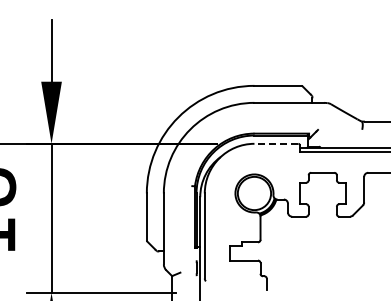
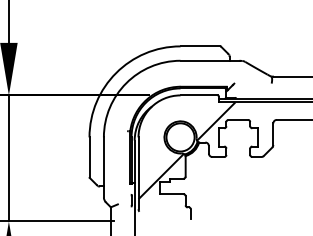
line: (276, 143) -> (199, 95), dashed -> solid
hatch: (261, 209) -> (186, 150), added

